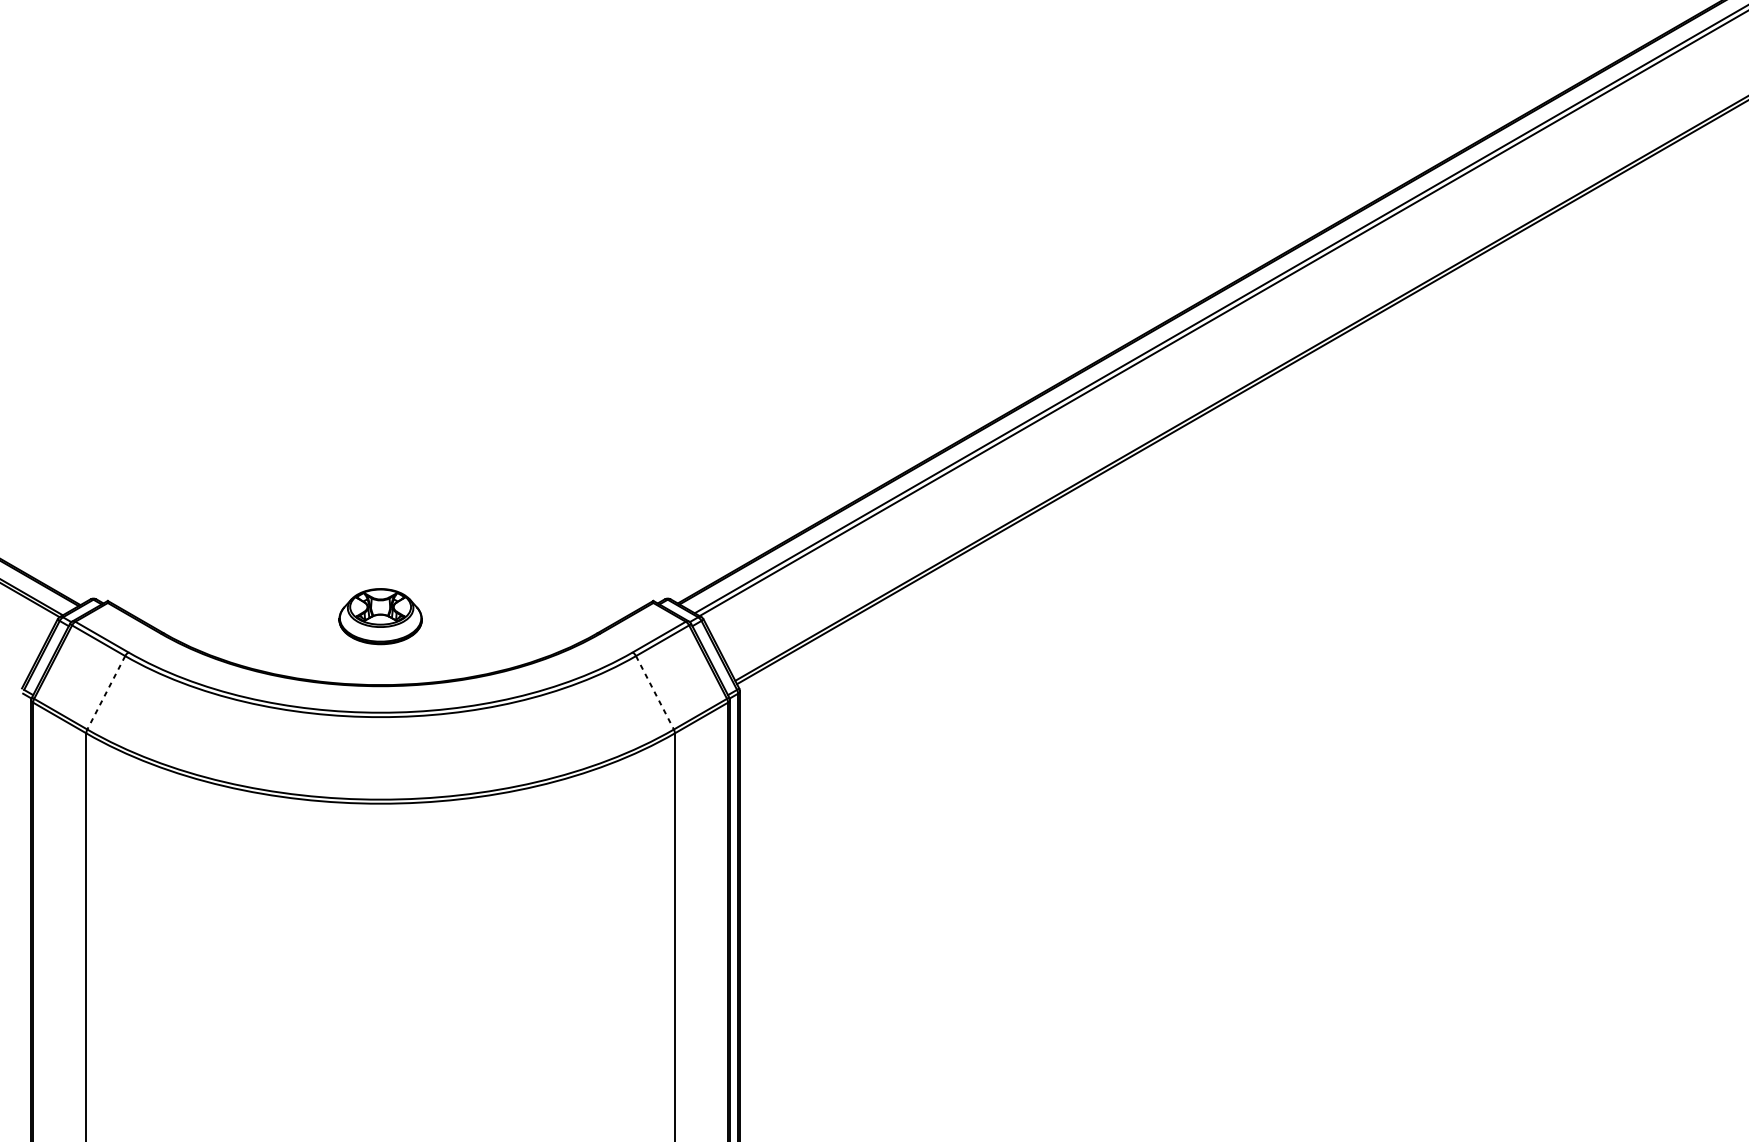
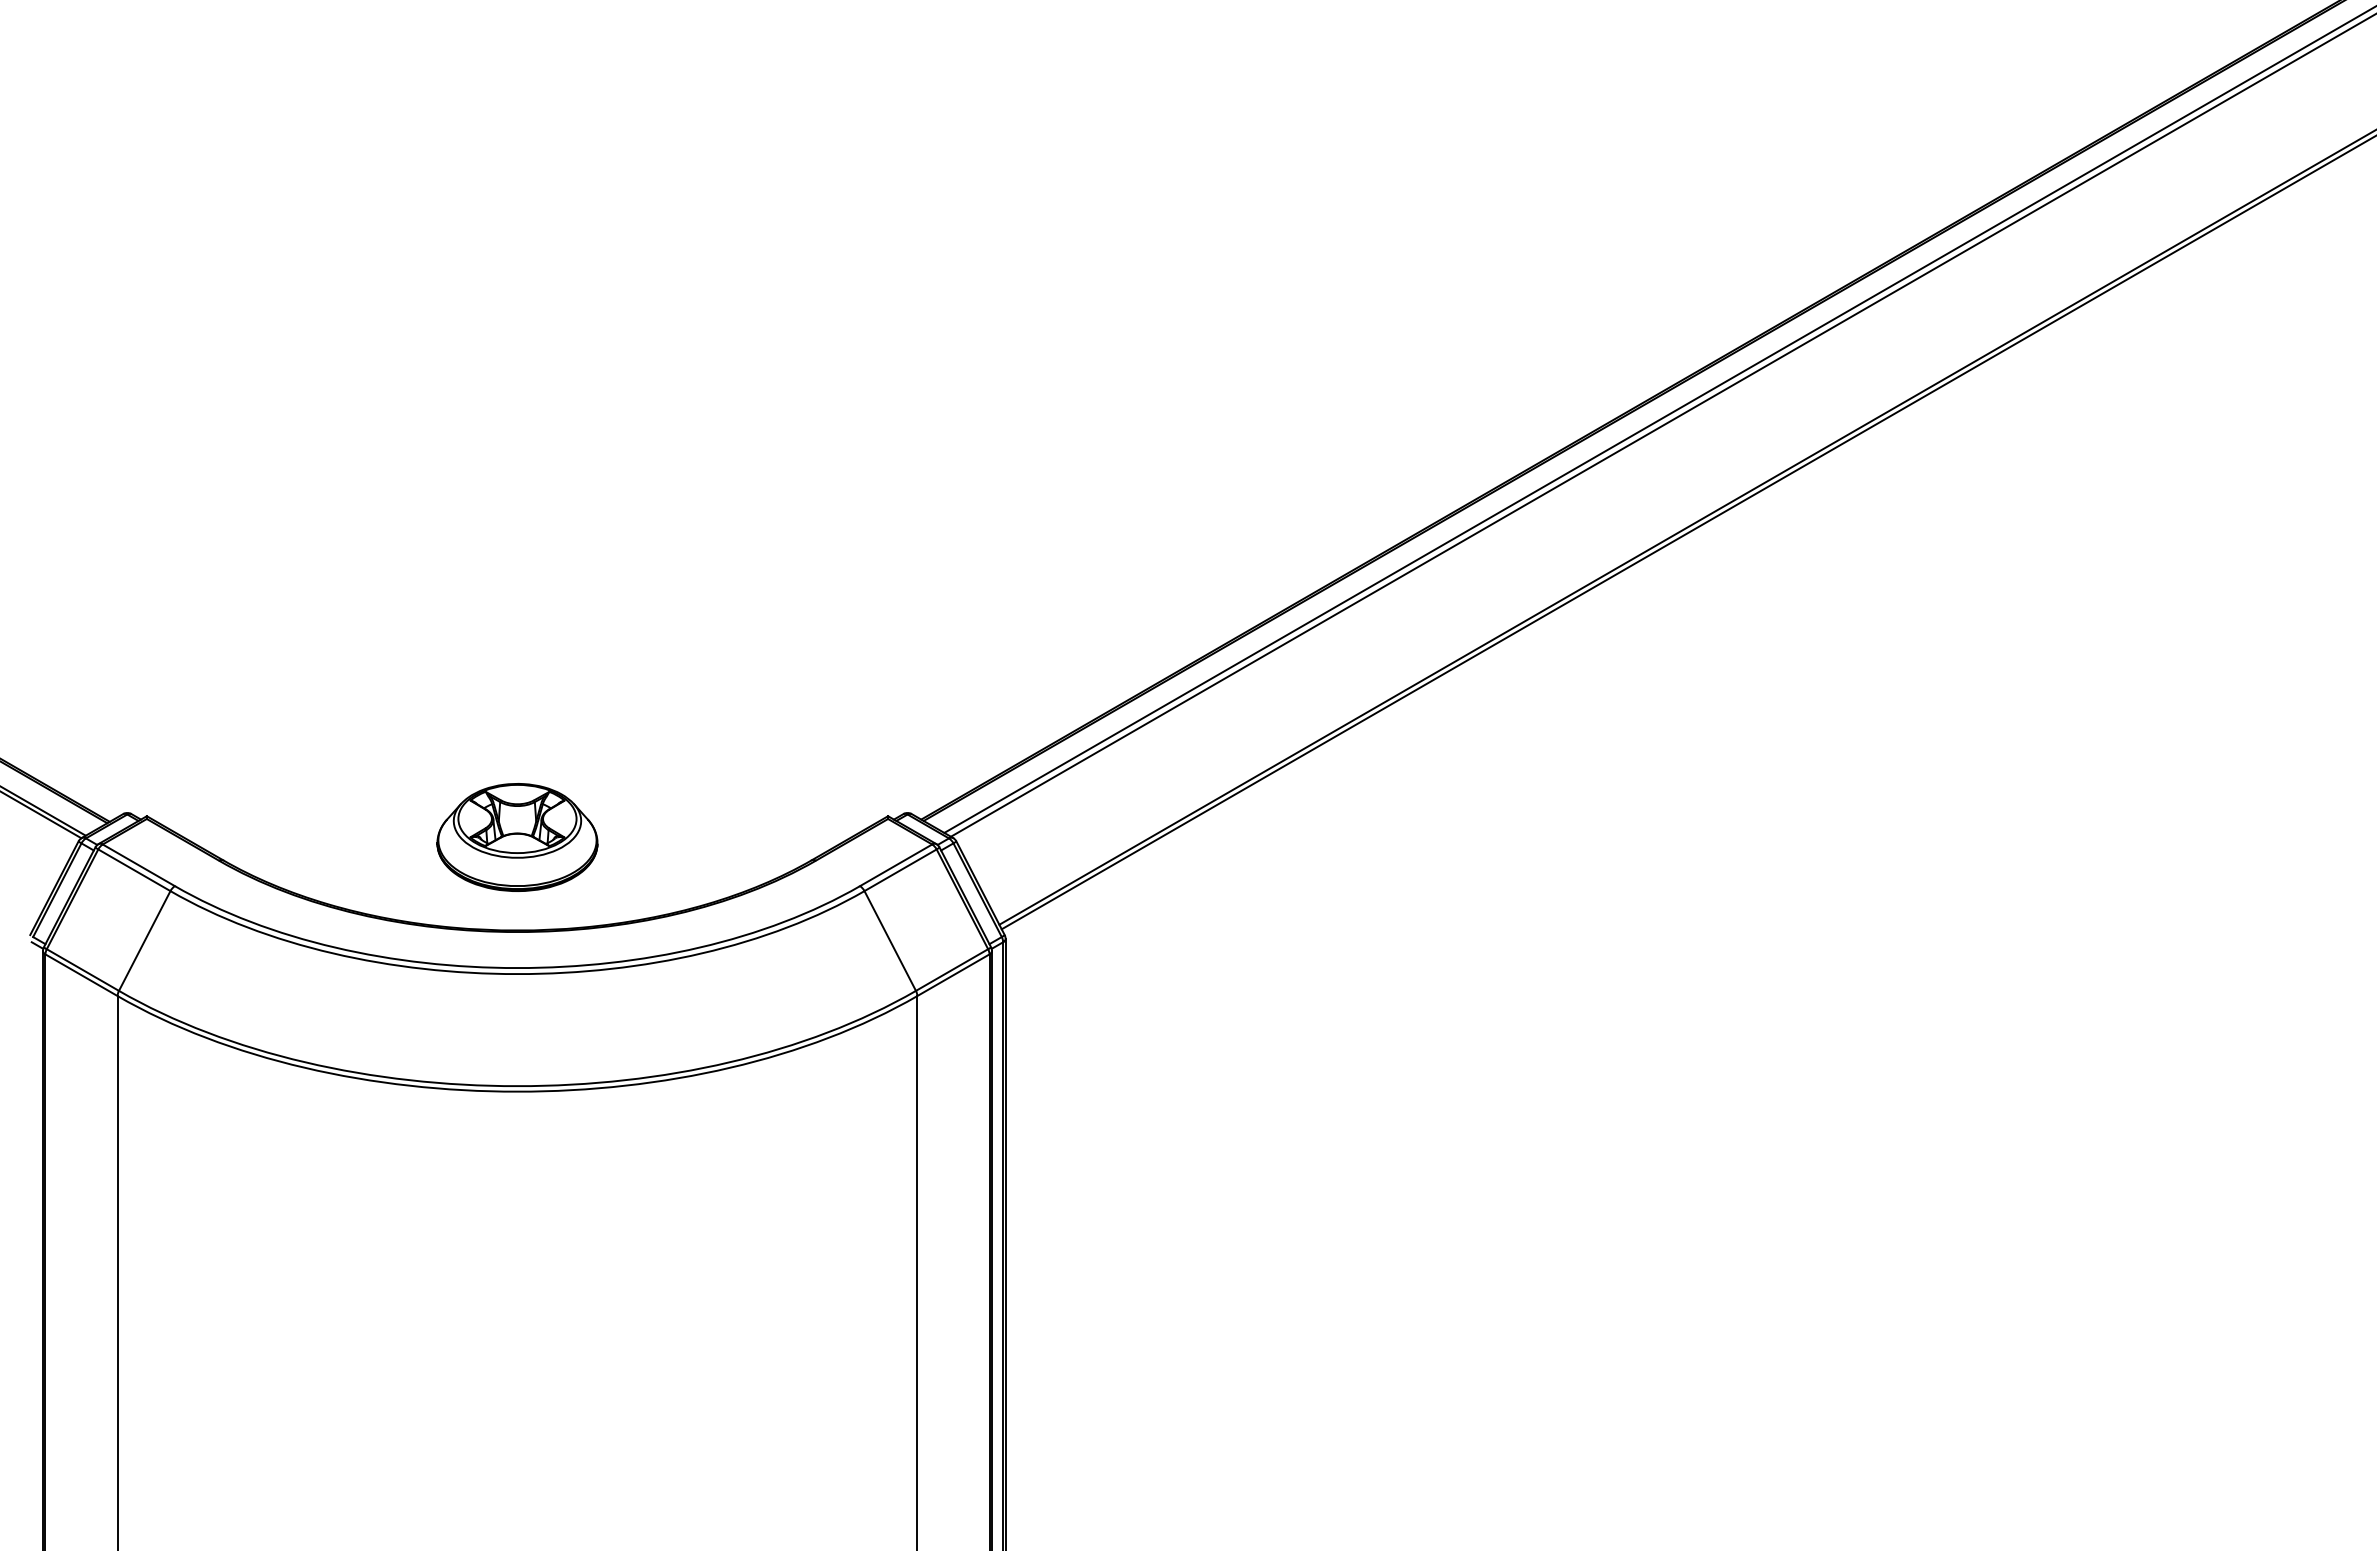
part: (380, 616) -> (517, 837), size x1.43
line: (106, 693) -> (144, 941), dashed -> solid
line: (655, 693) -> (890, 941), dashed -> solid

